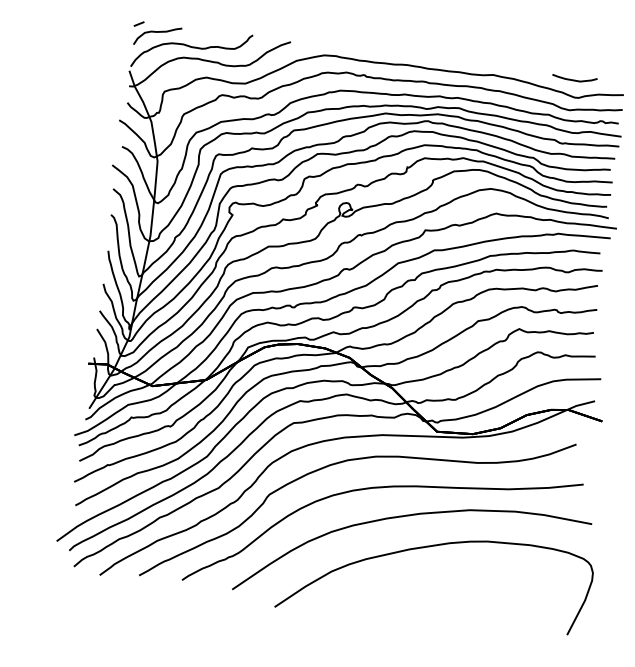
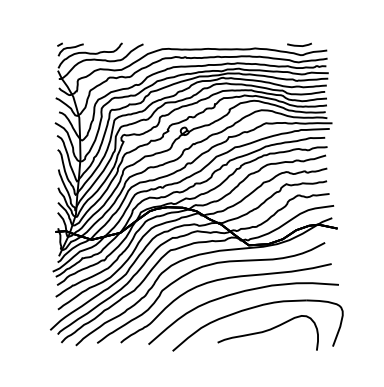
curve: (451, 592) -> (267, 331), added

